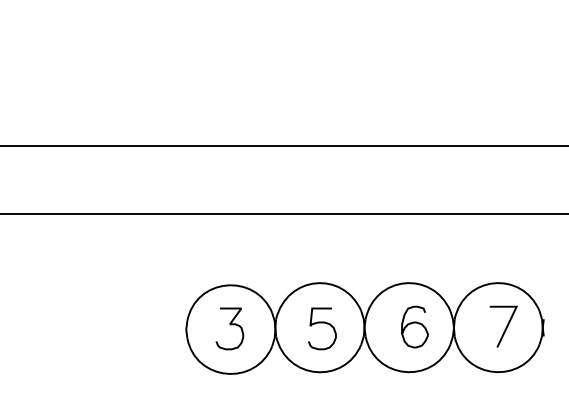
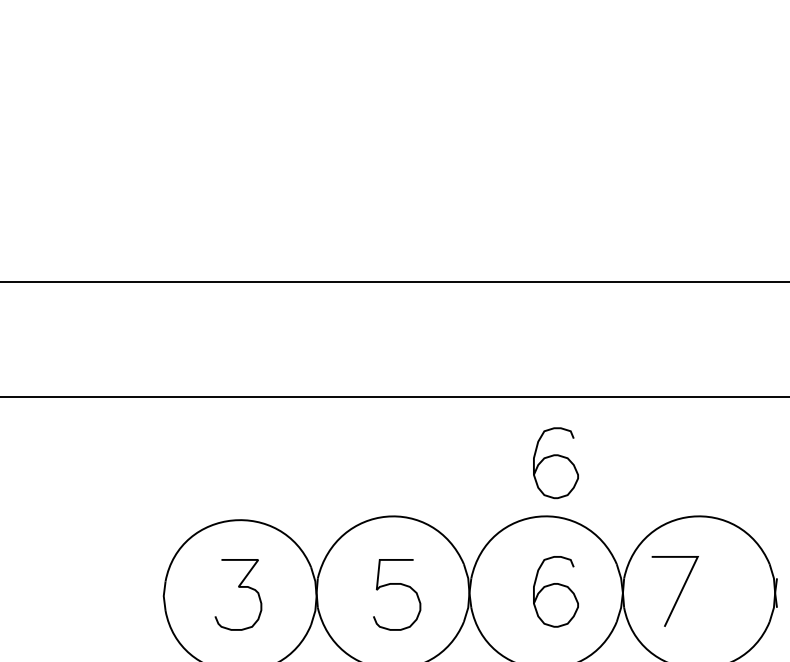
curve: (414, 248) -> (555, 456), added
line: (505, 327) -> (678, 592), moved

